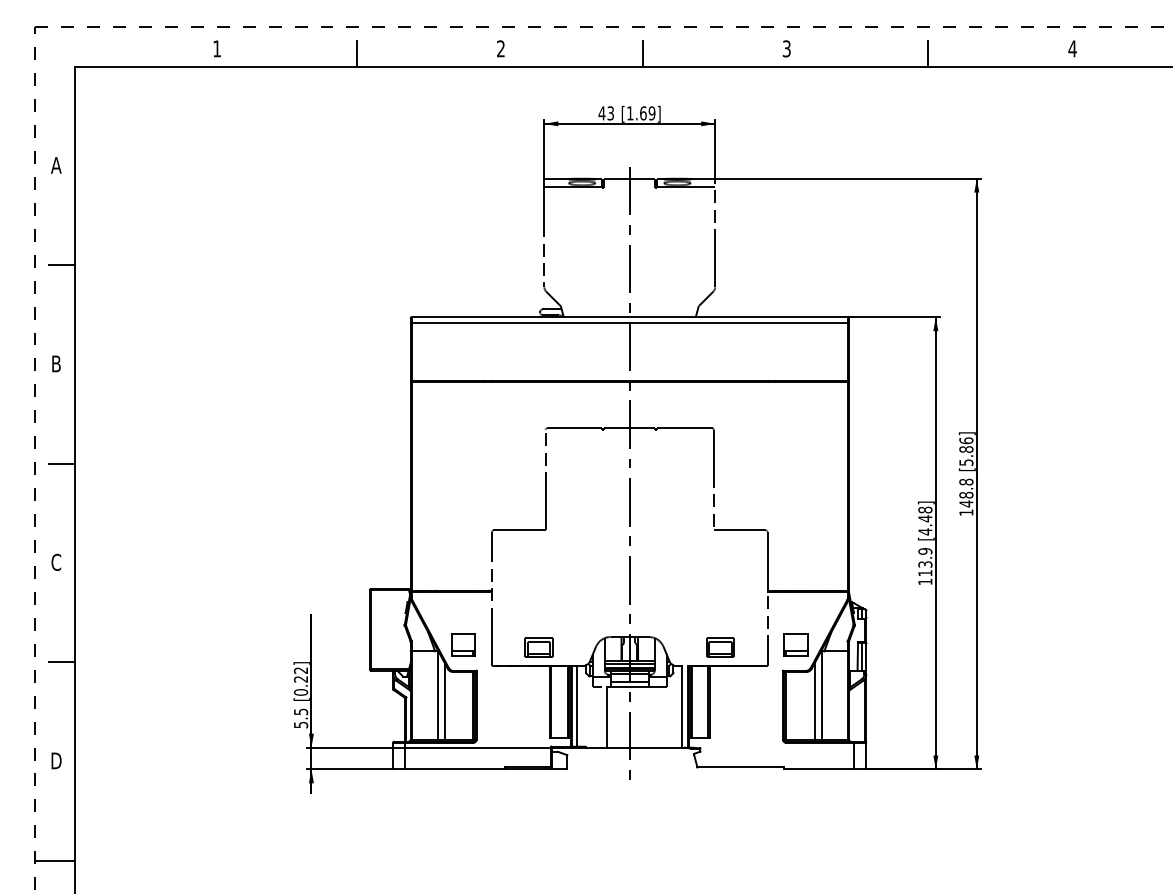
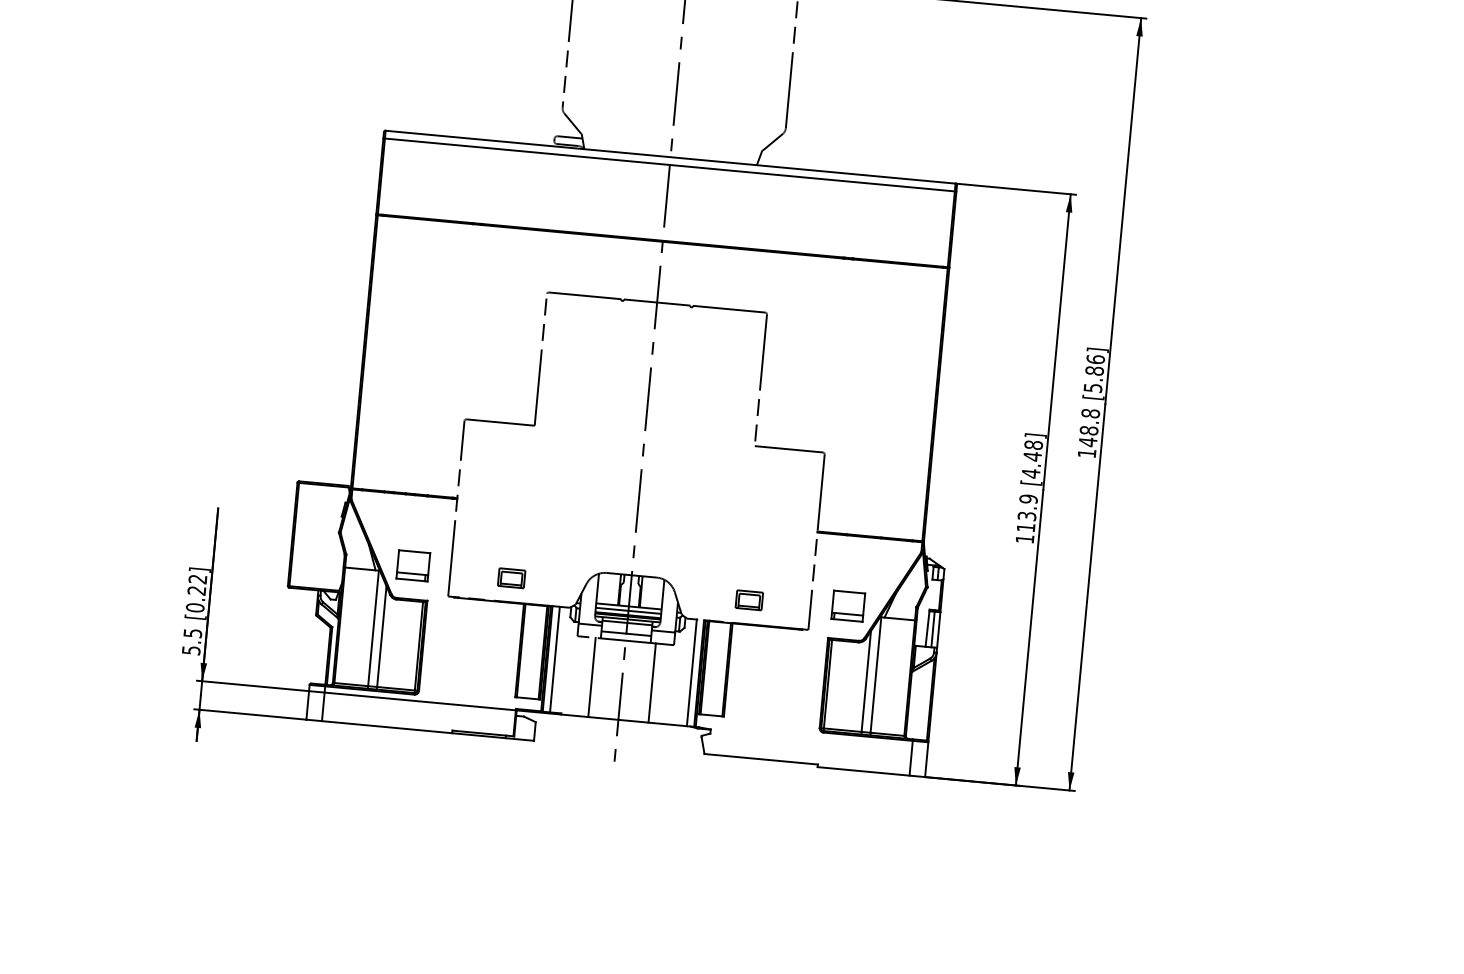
part: (538, 647) -> (511, 577), size x0.71
part: (720, 647) -> (749, 599), size x0.71
line: (652, 717) -> (651, 683), added

